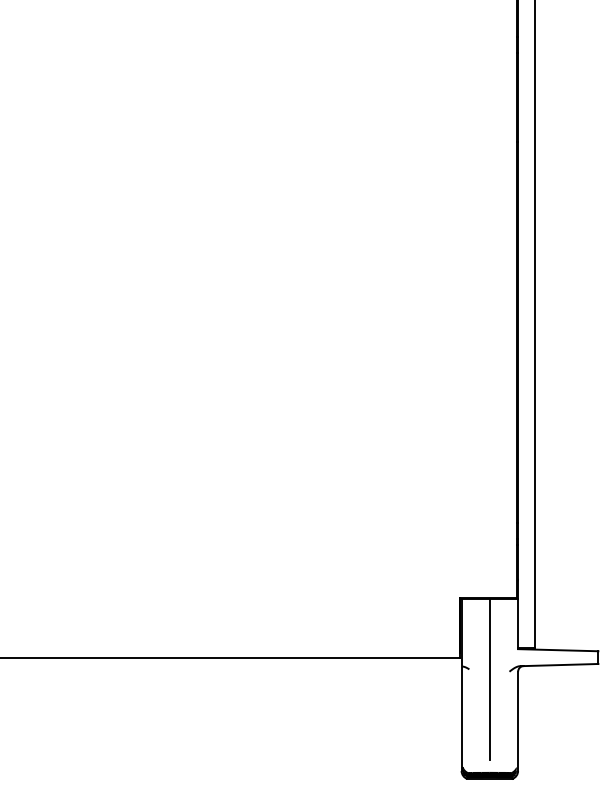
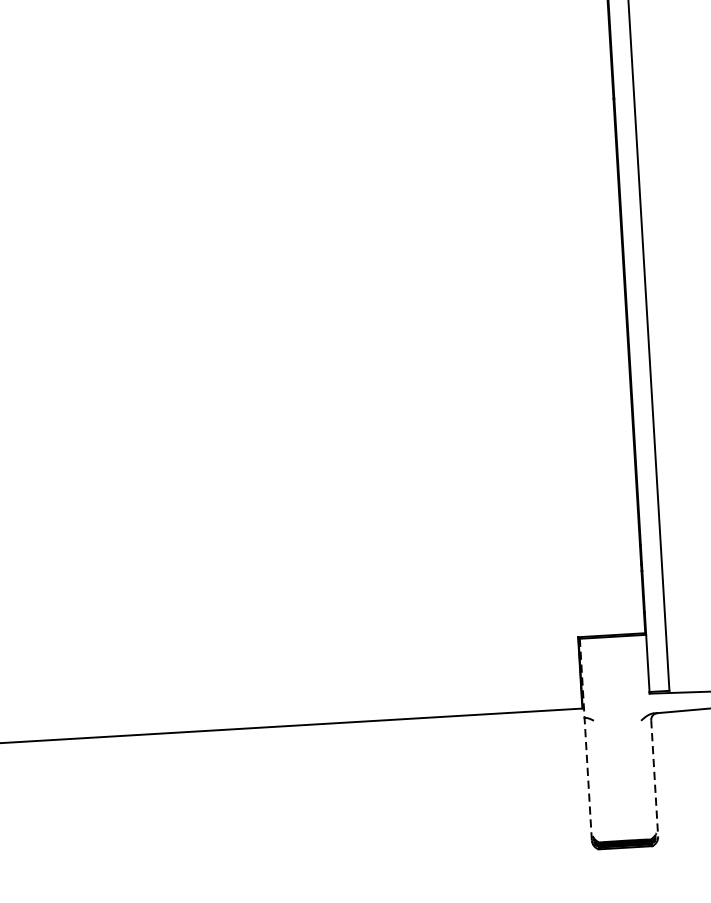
line: (489, 679) -> (618, 731), removed
line: (461, 684) -> (585, 739), solid -> dashed
line: (518, 721) -> (655, 778), solid -> dashed

